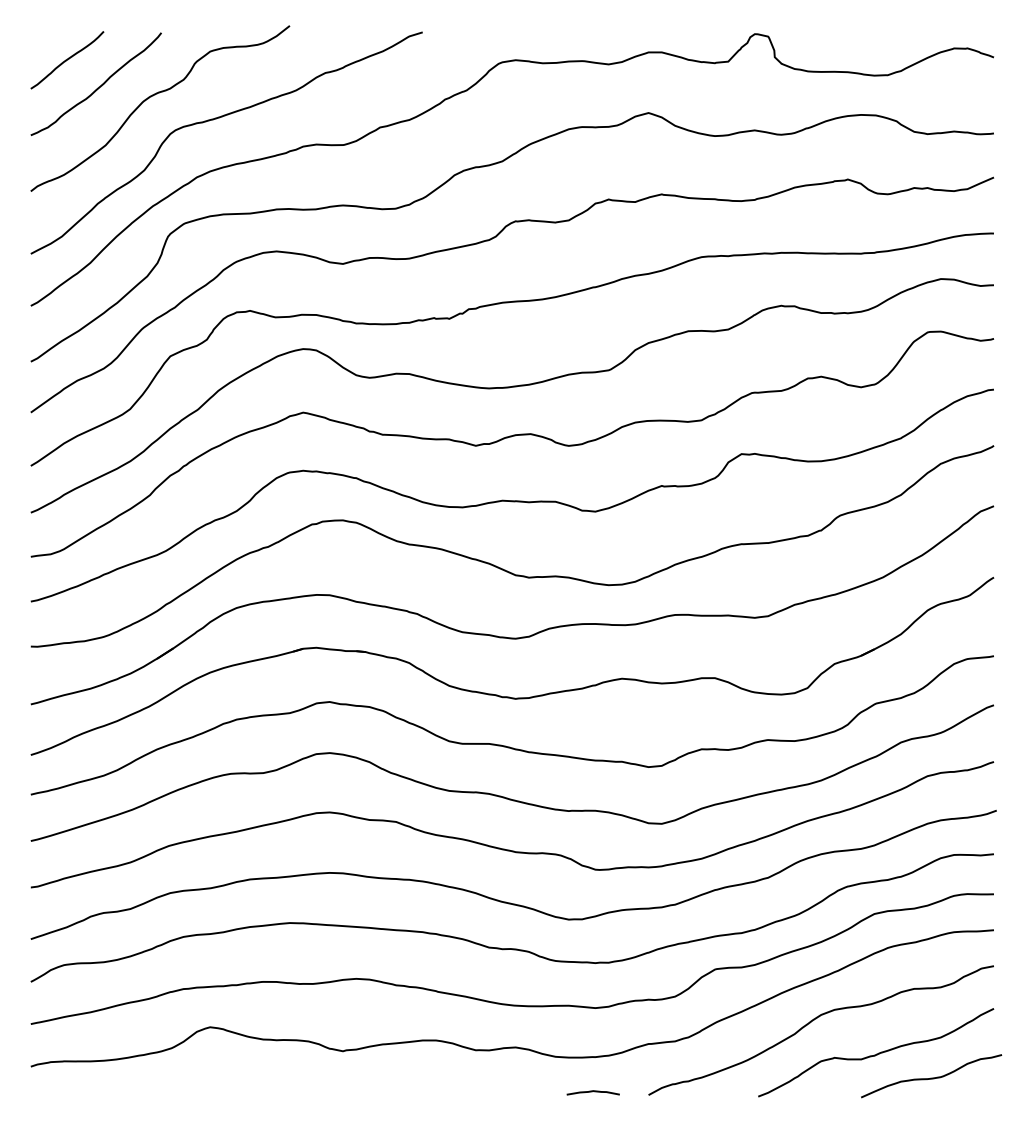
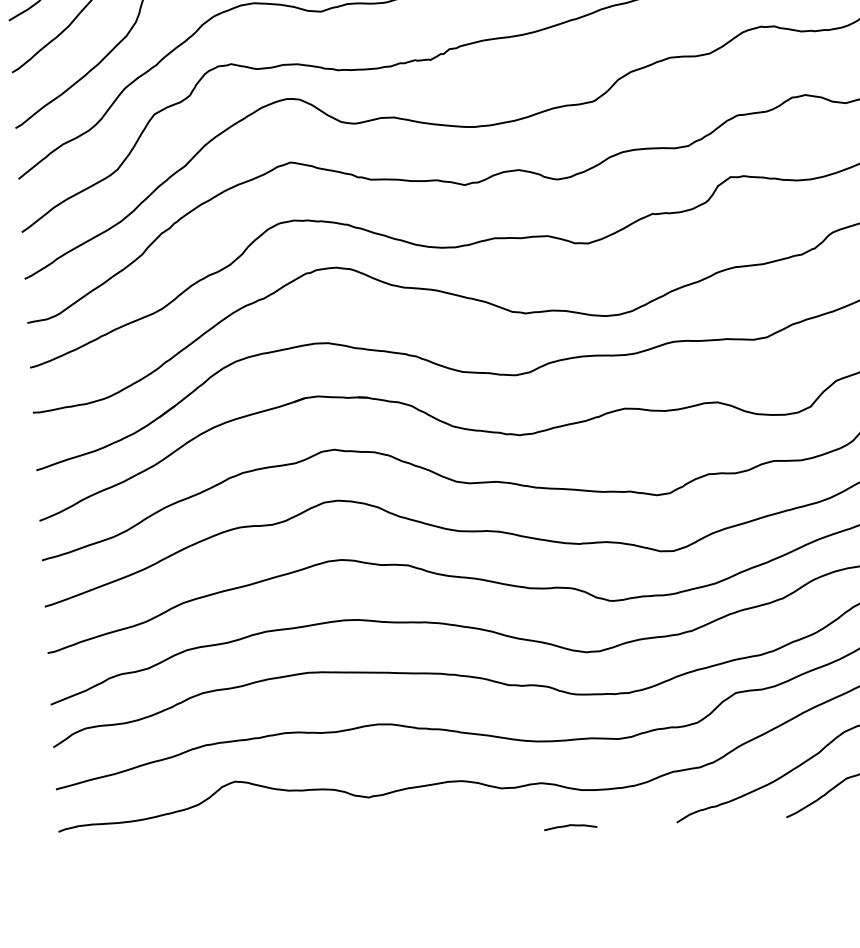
curve: (592, 1092) -> (569, 826), moved

